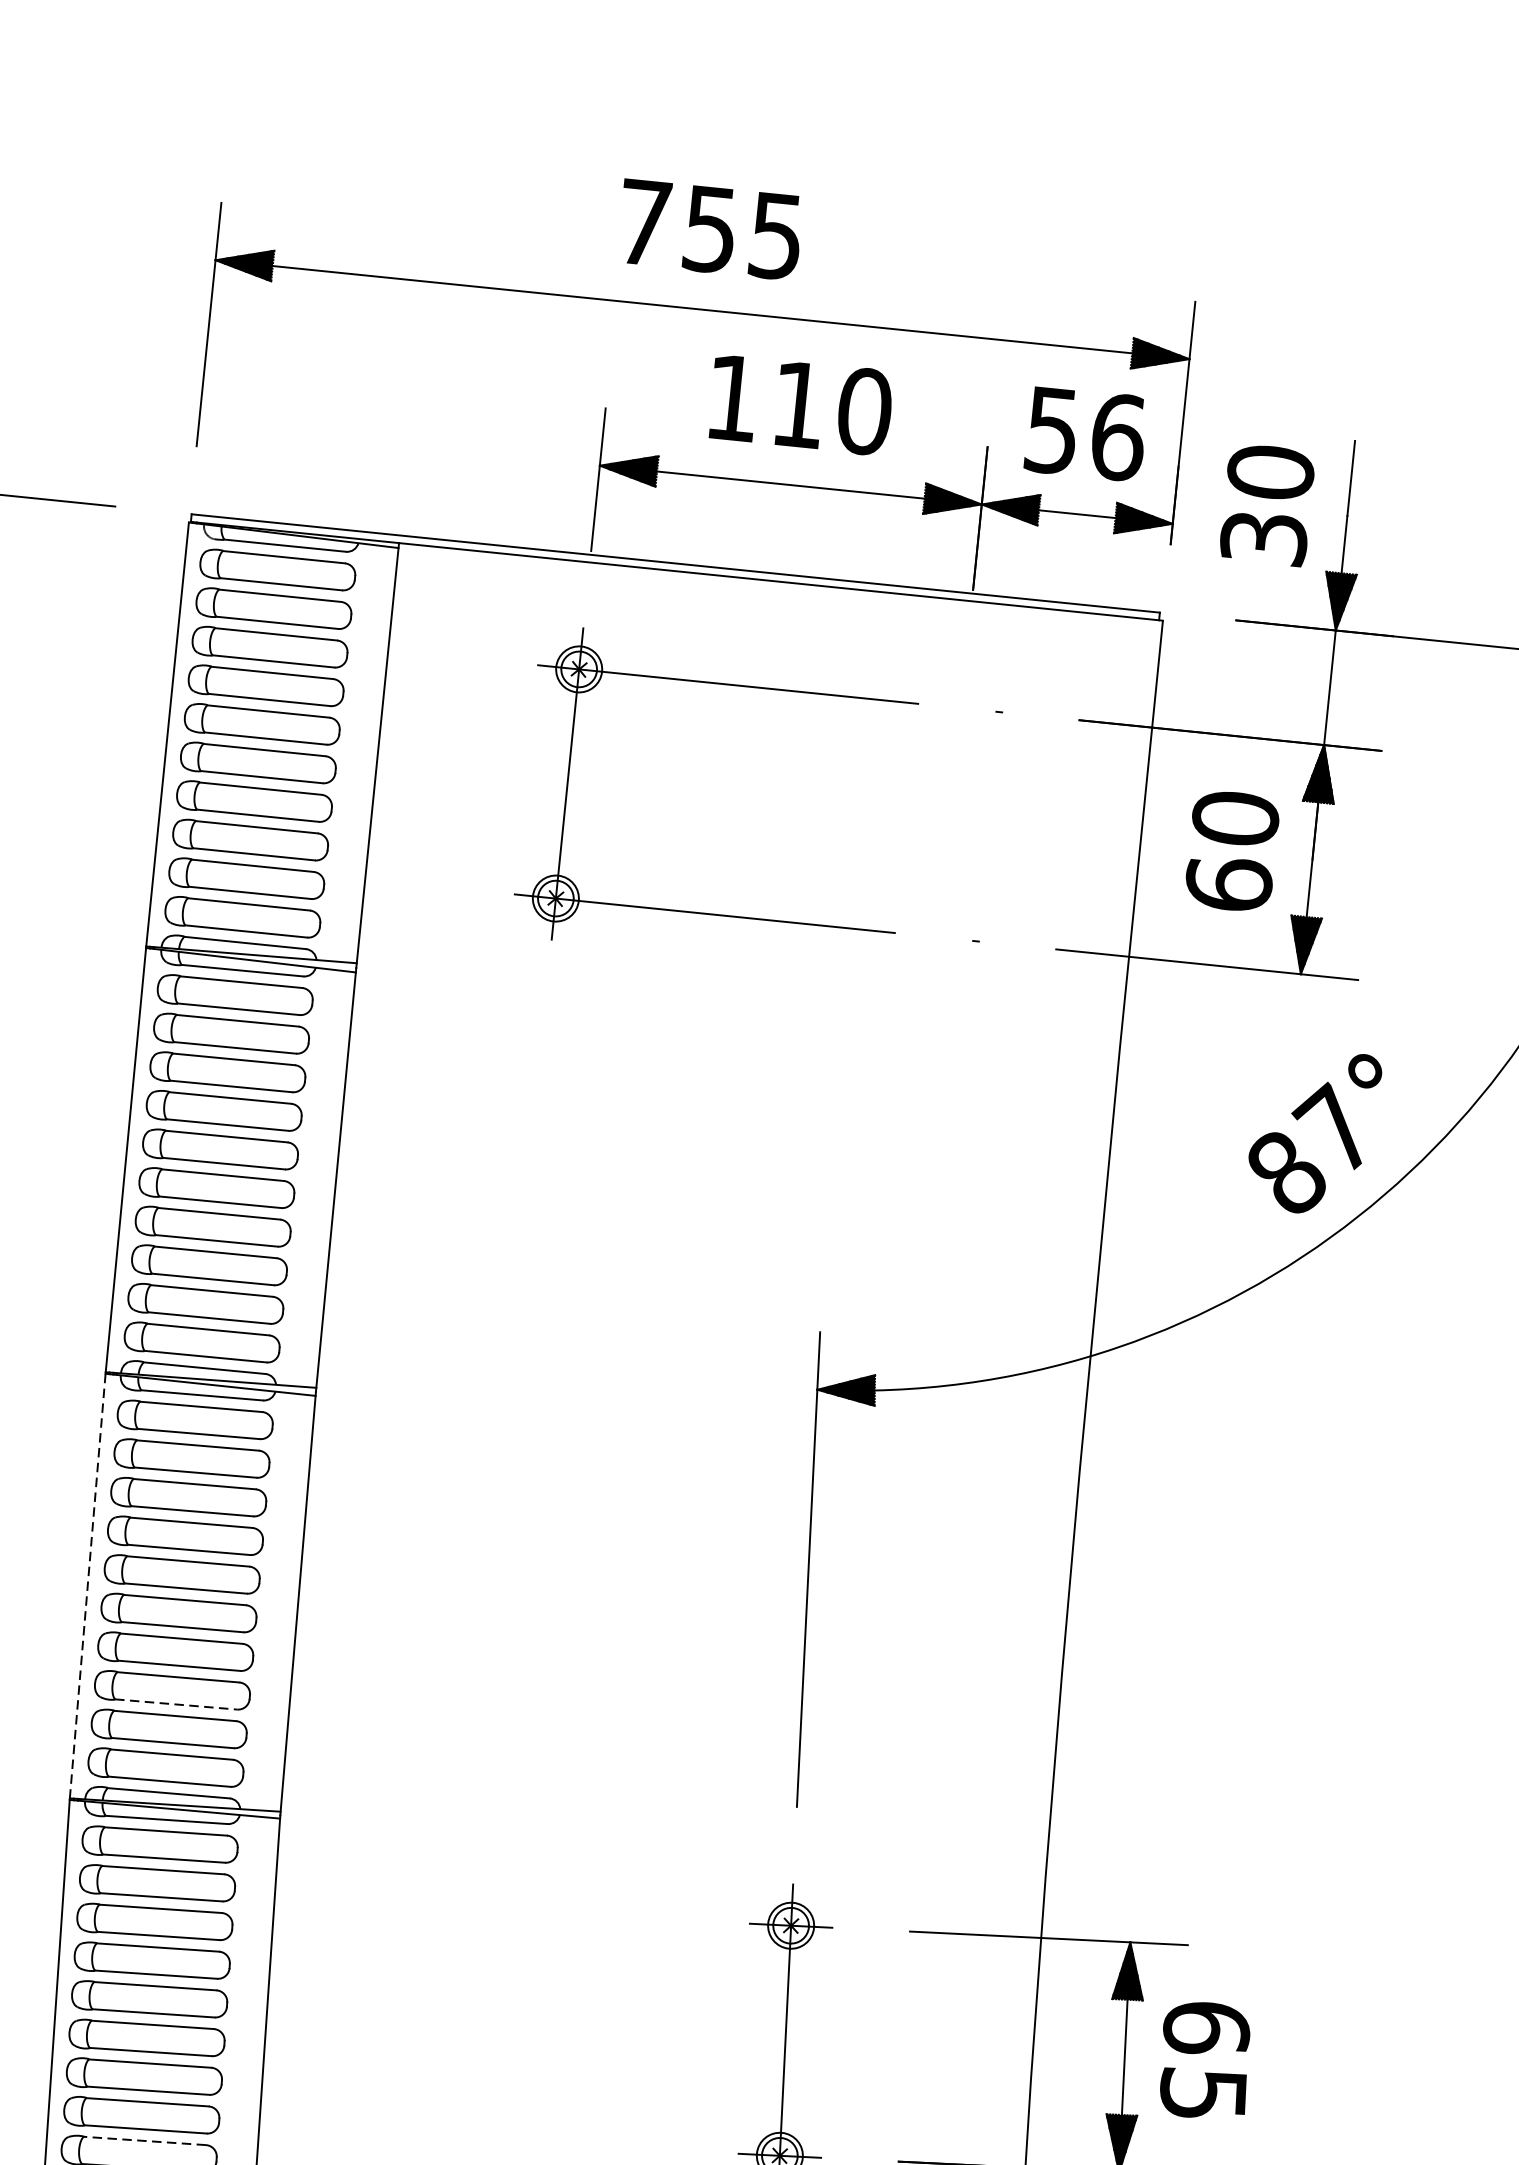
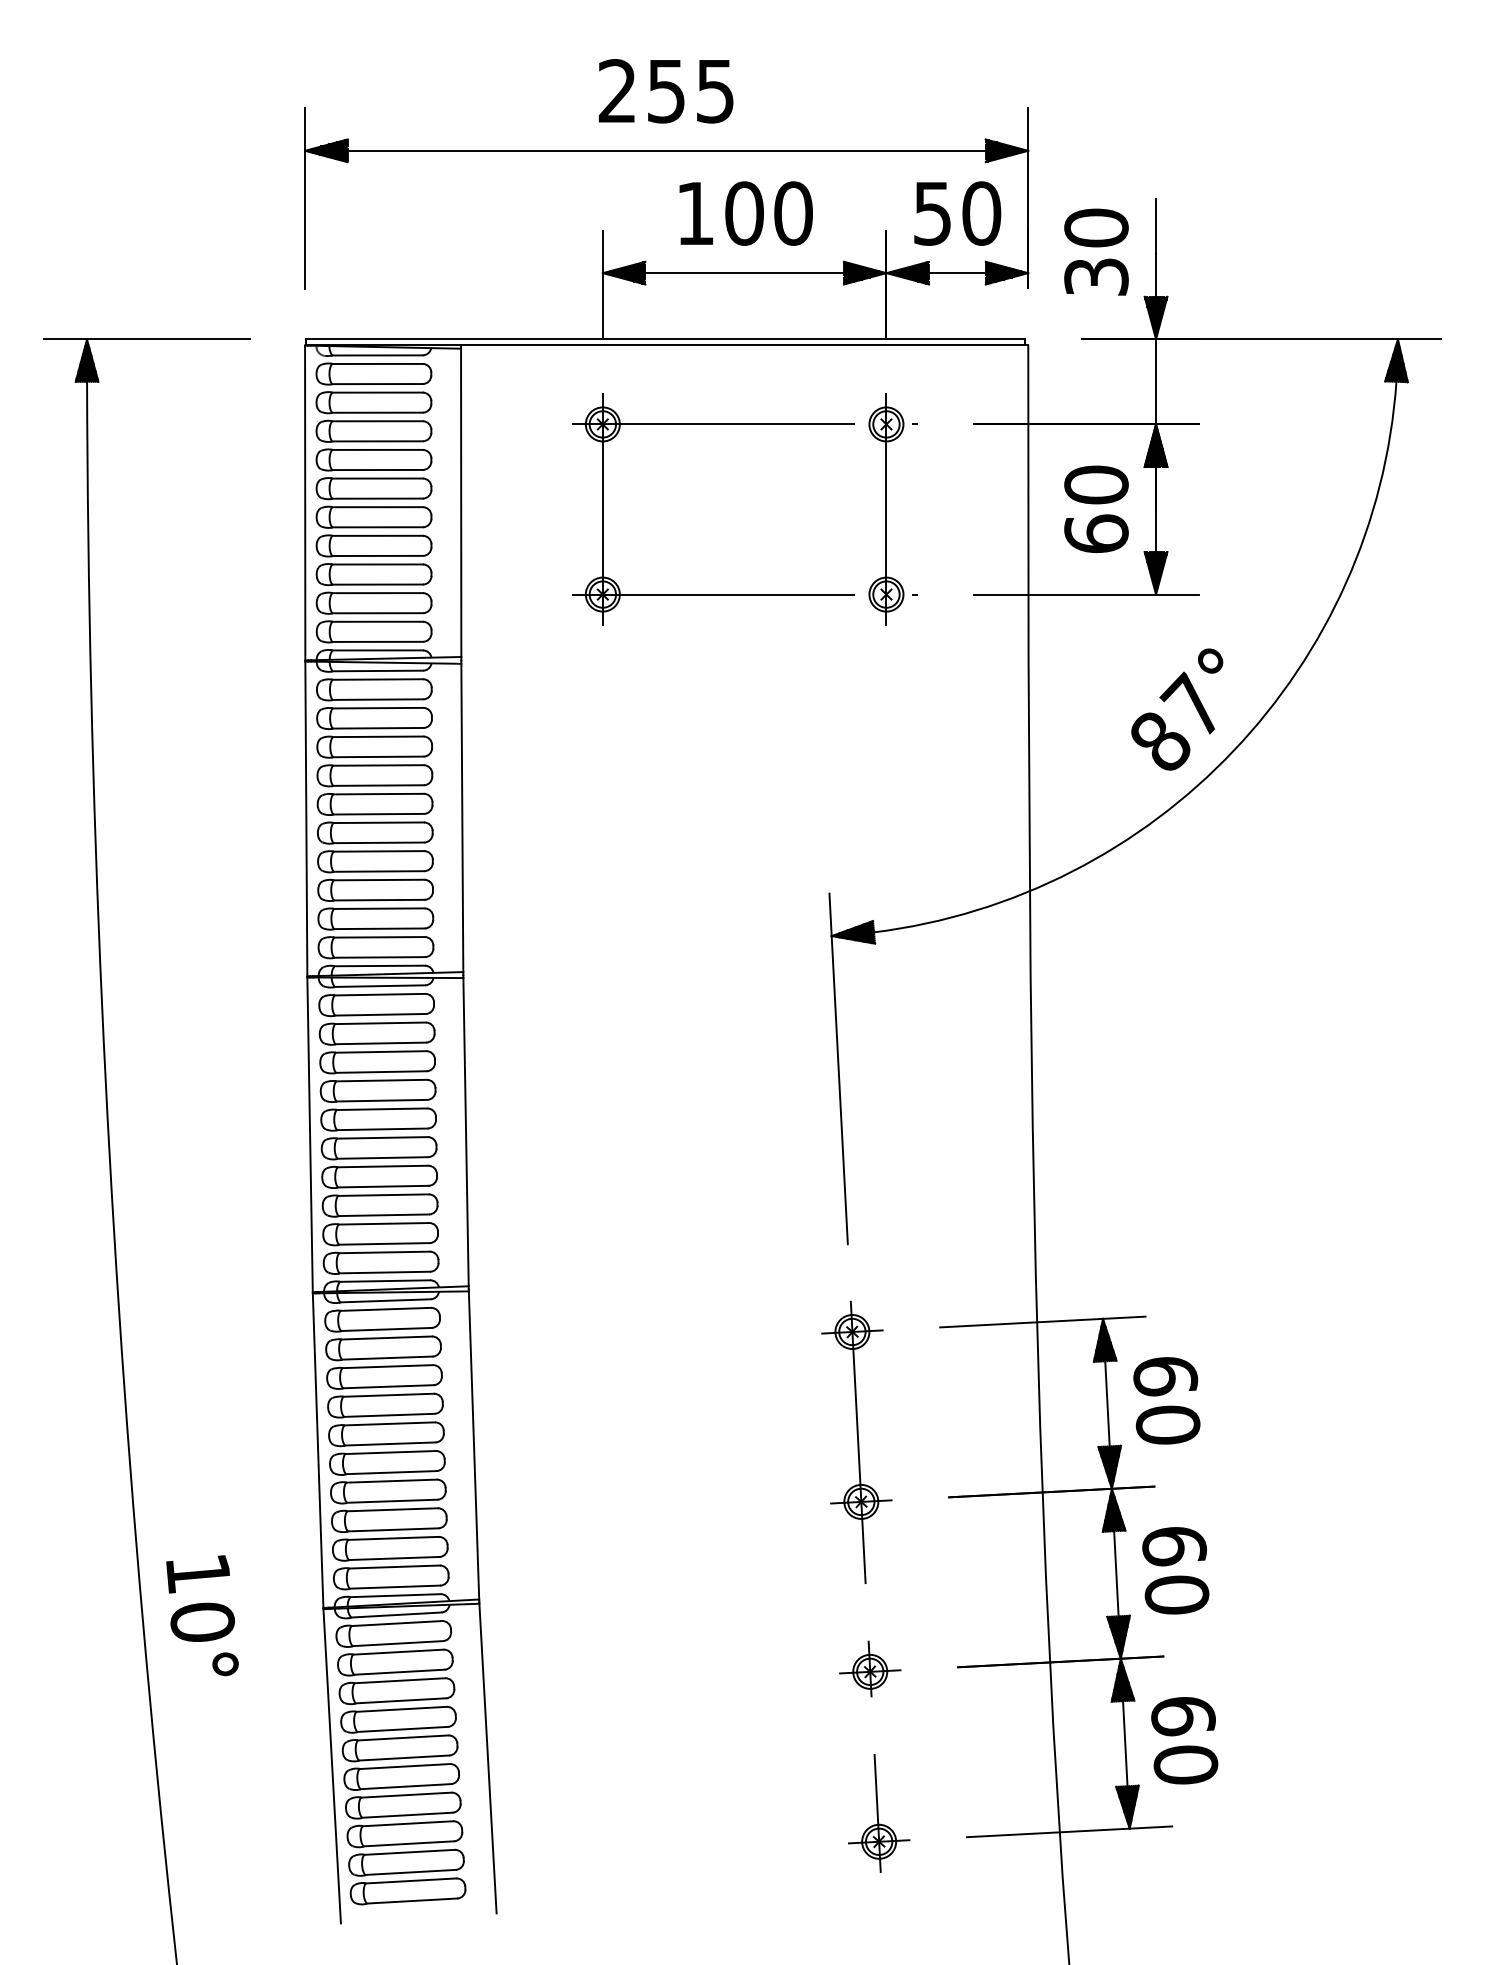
text: (643, 221) -> (616, 90), 755 -> 255
text: (798, 404) -> (744, 213), 110 -> 100
text: (1117, 437) -> (981, 213), 56 -> 50
part: (949, 822) -> (886, 509), added
line: (88, 1586) -> (310, 1135), dashed -> solid
line: (176, 1704) -> (384, 1215), dashed -> solid
text: (1202, 2093) -> (1167, 1424), 65 -> 60
line: (144, 2141) -> (393, 1538), dashed -> solid

